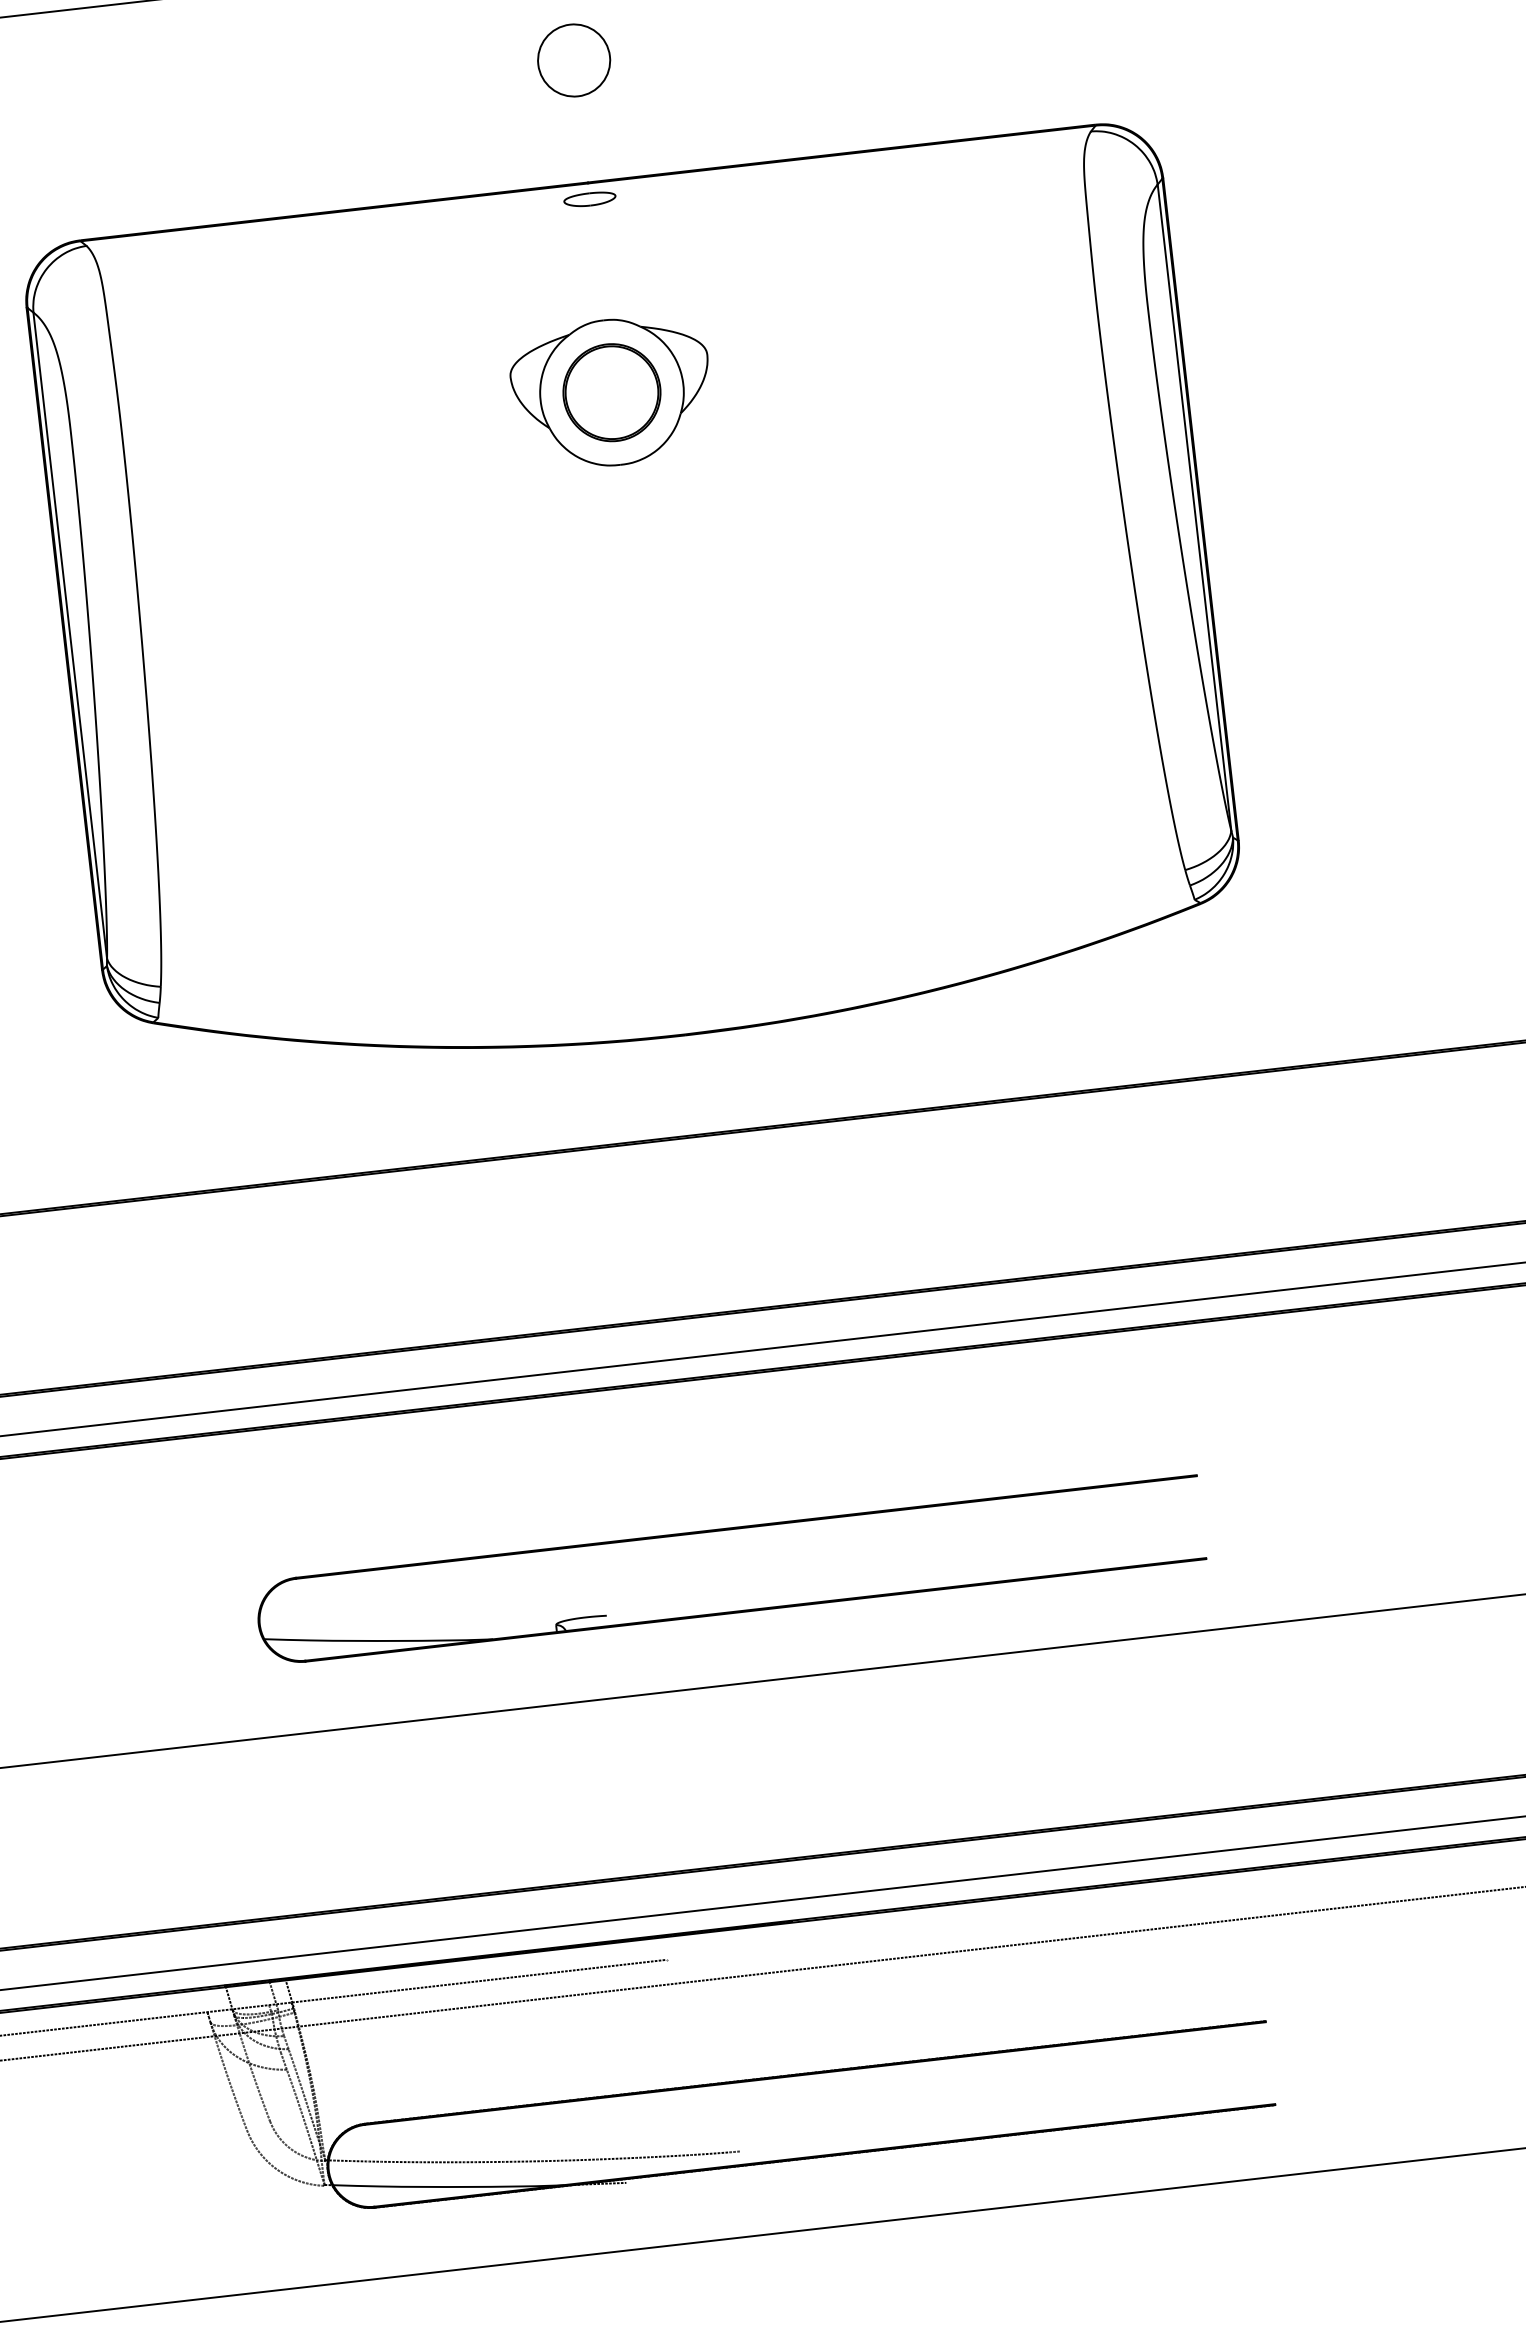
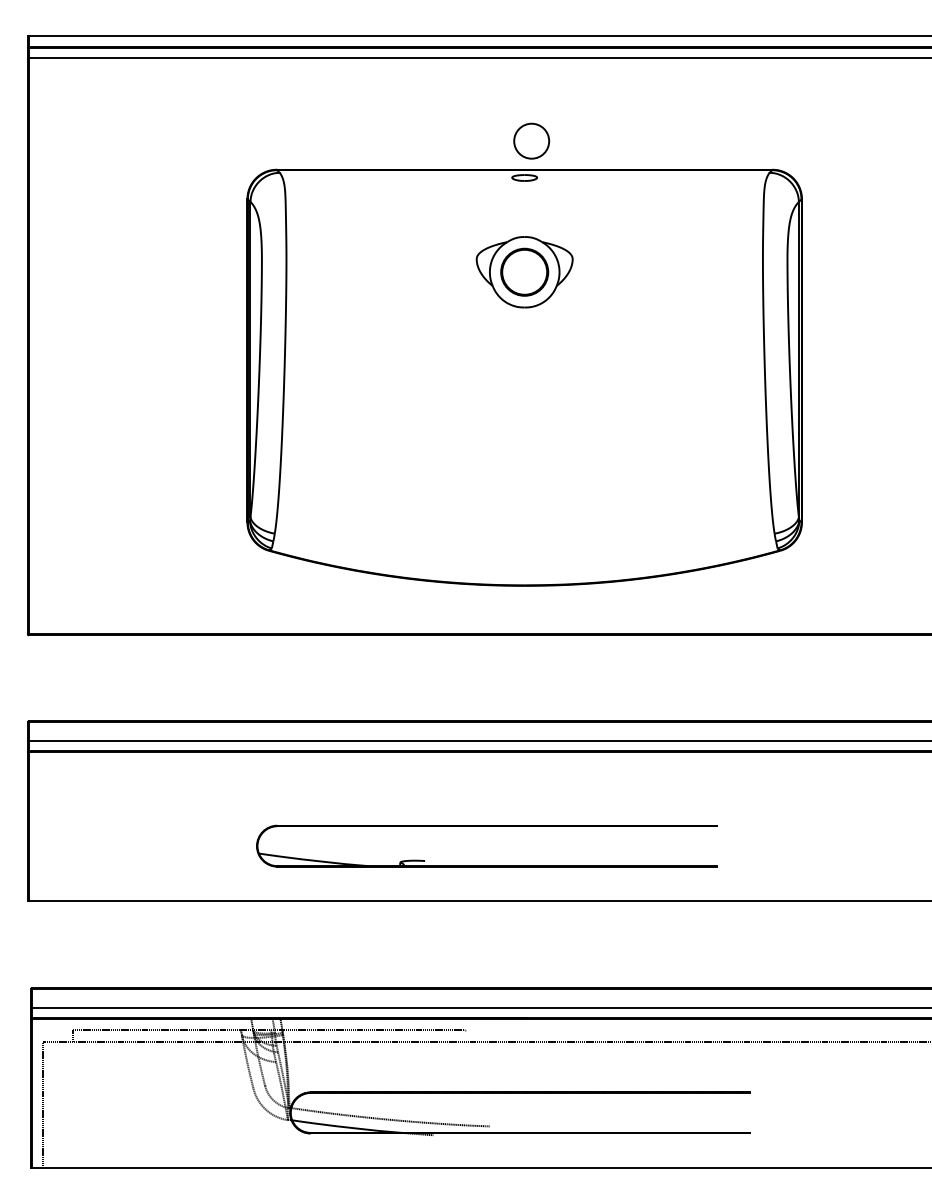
circle: (573, 59) -> (531, 140), moved
part: (724, 1530) -> (486, 826), moved

